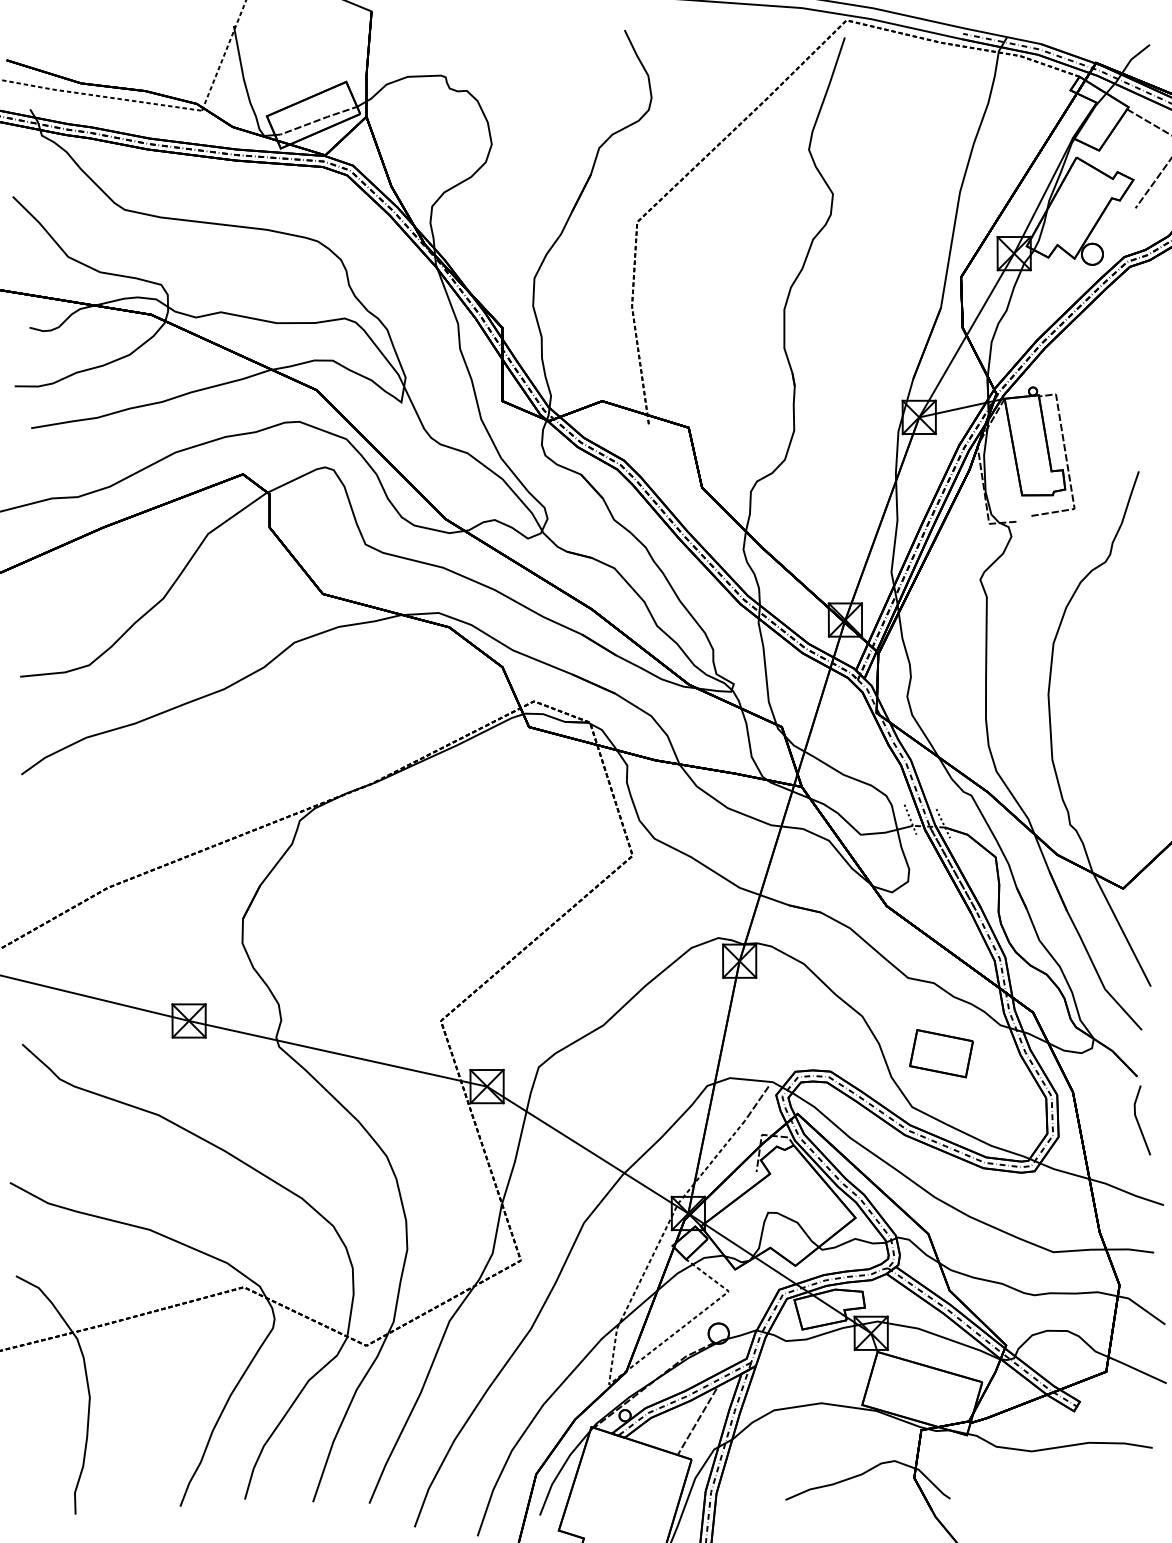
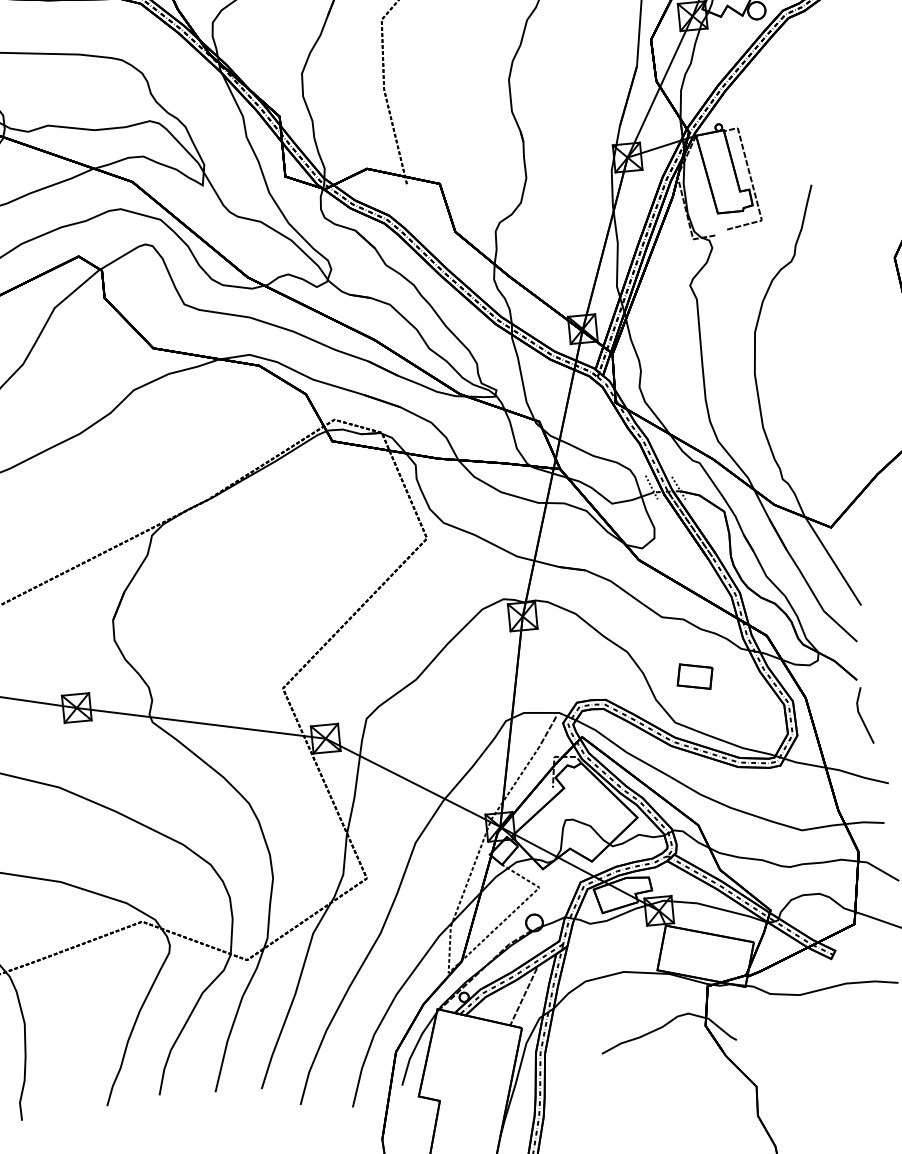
part: (941, 1053) -> (695, 676), size x0.7

